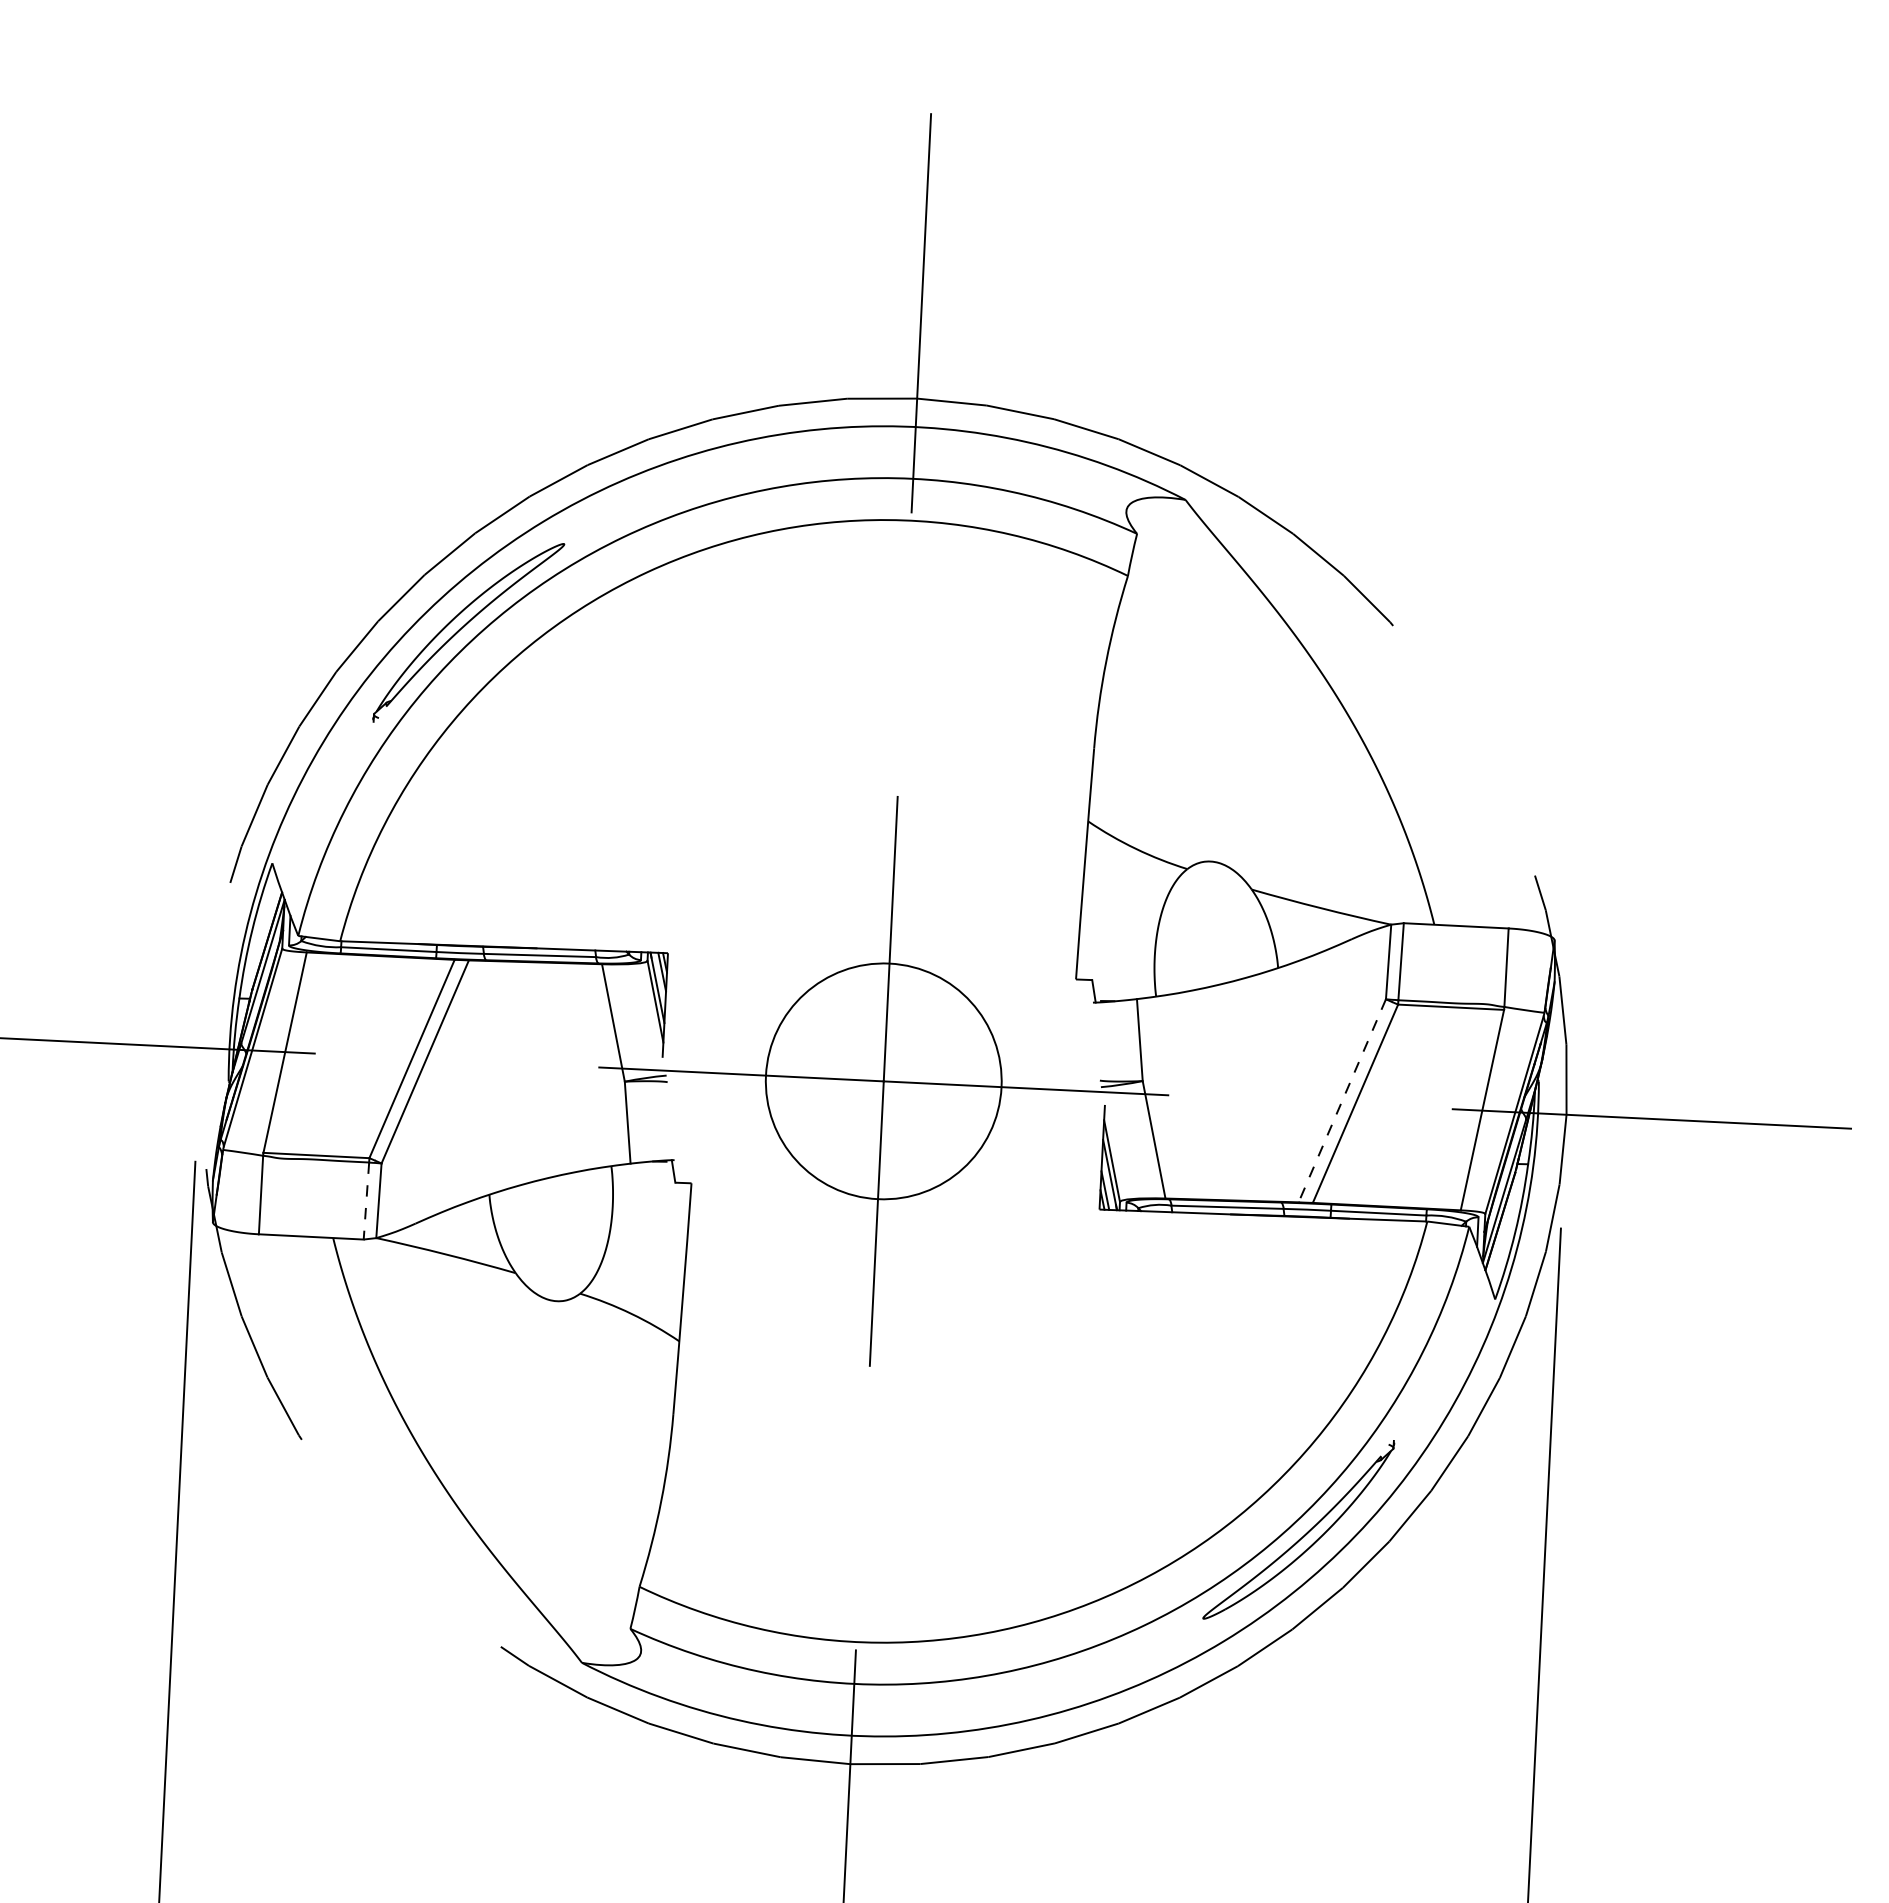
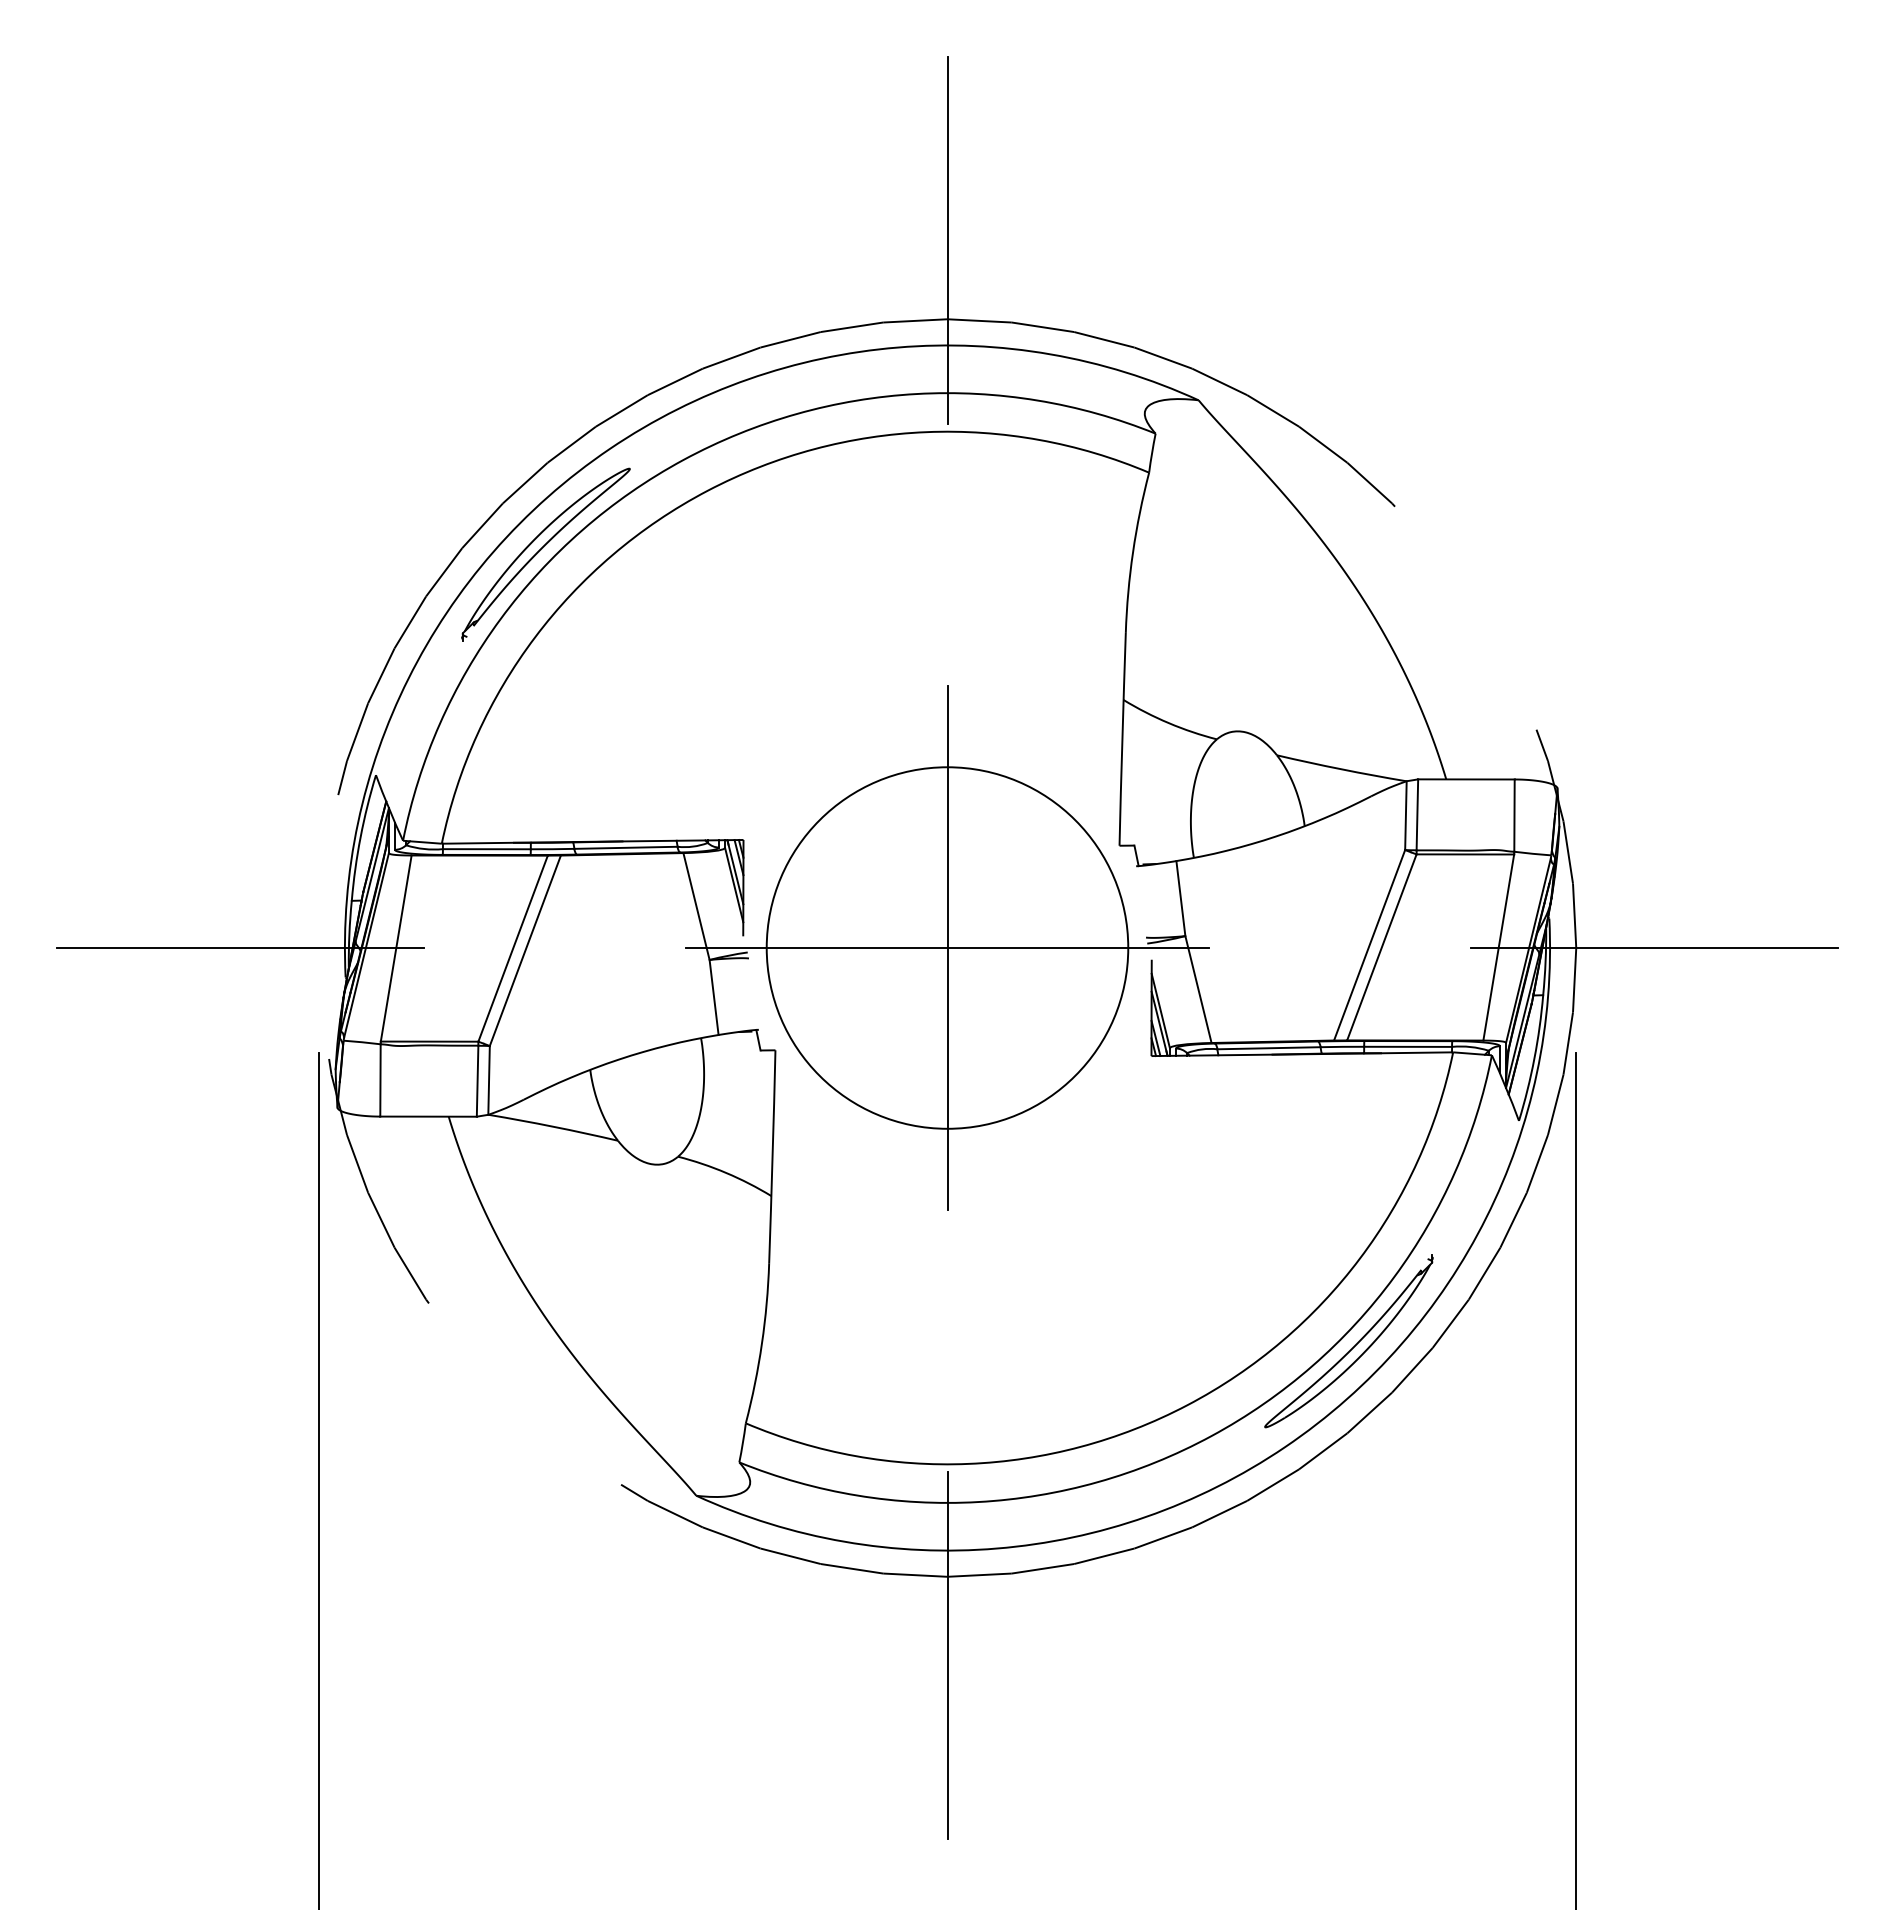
circle: (883, 1080) -> (947, 947), size x1.67
line: (1342, 1101) -> (1369, 945), dashed -> solid
line: (366, 1201) -> (477, 1081), dashed -> solid

